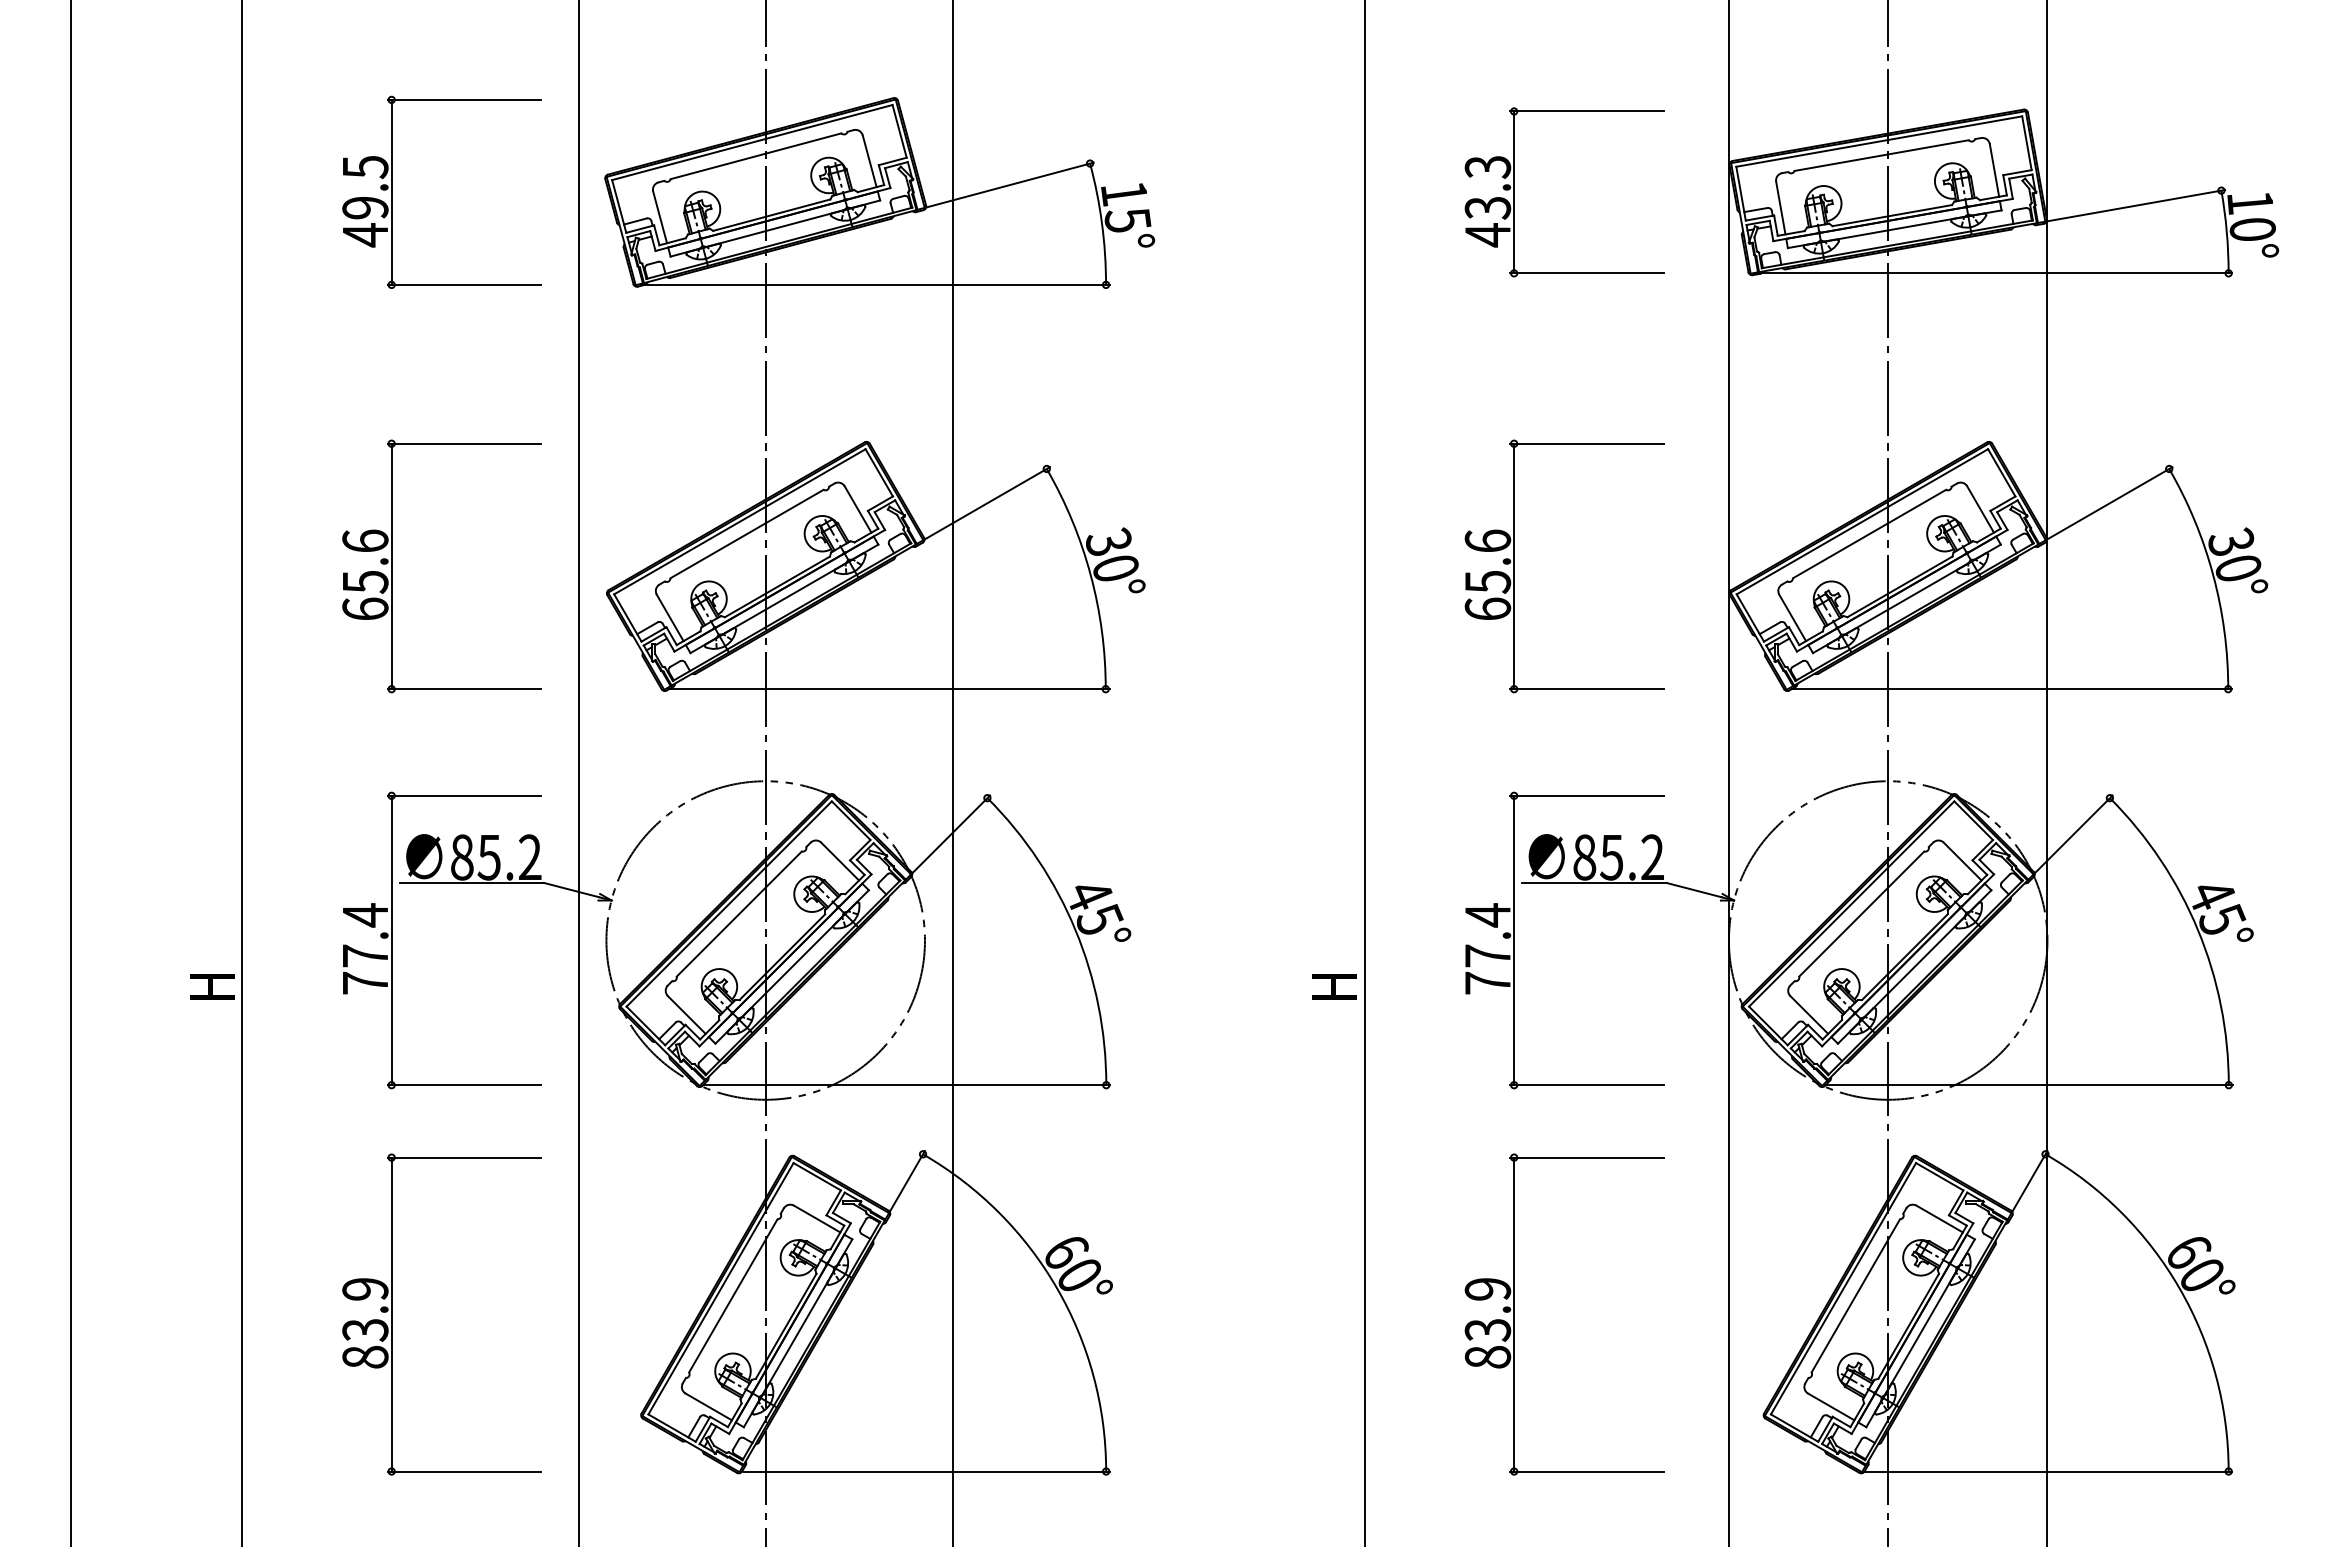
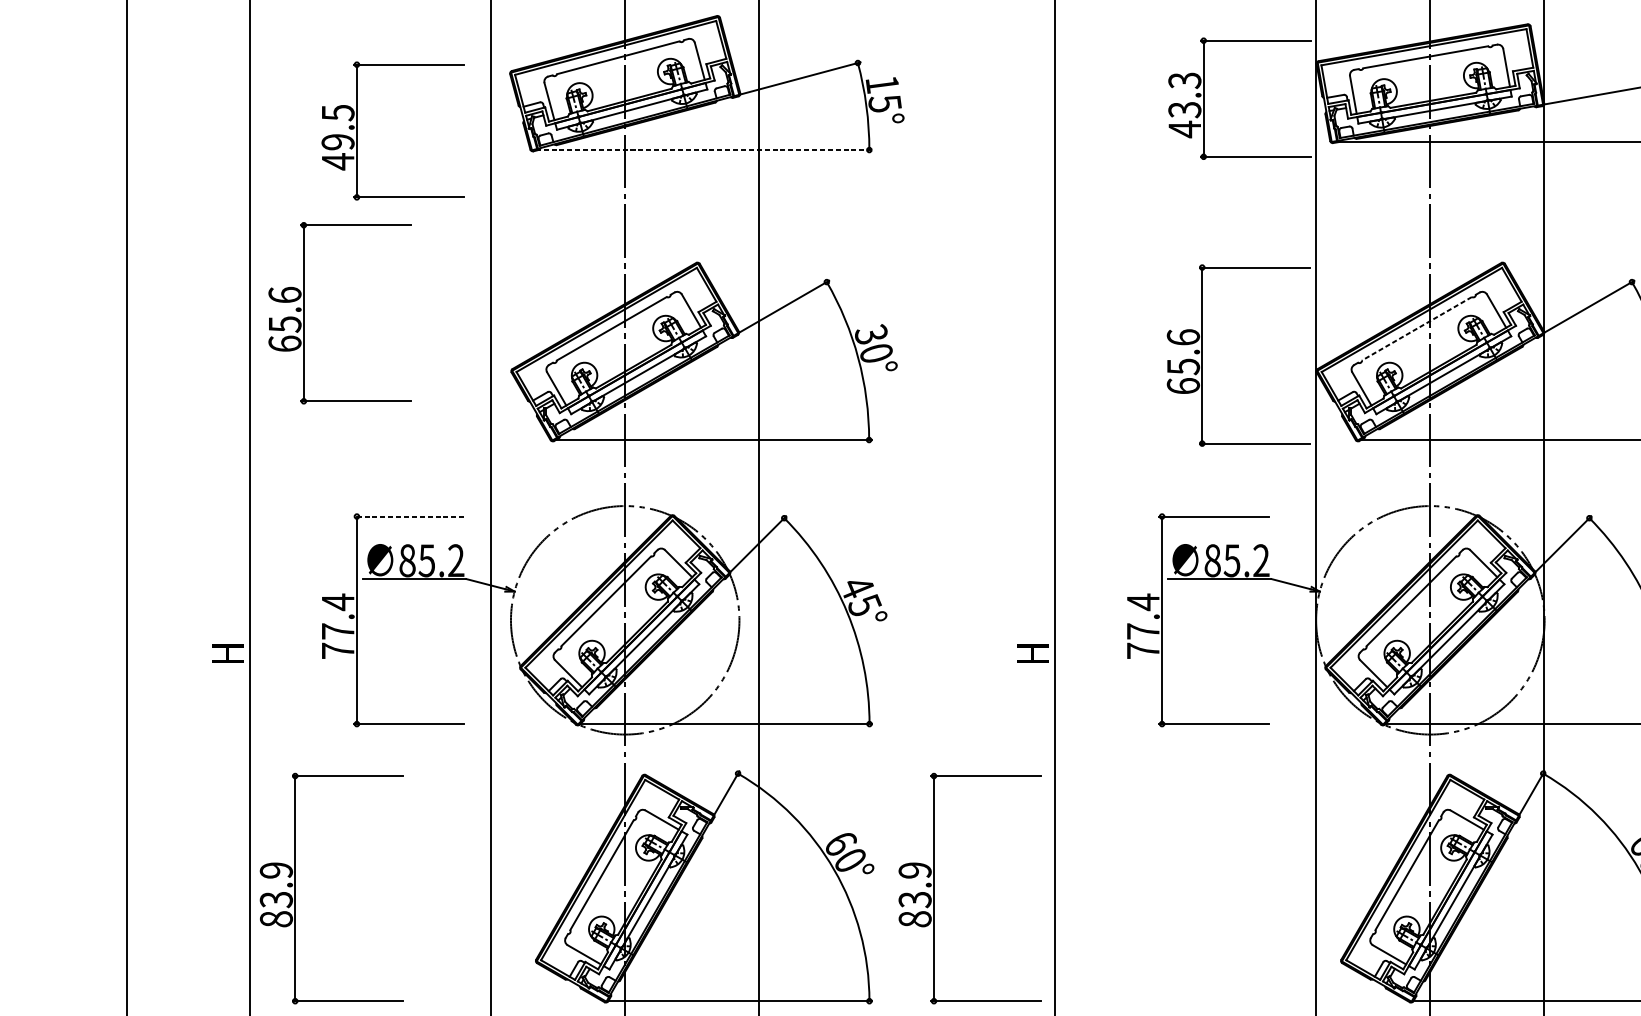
part: (392, 191) -> (357, 130), moved
part: (1514, 192) -> (1203, 98), moved
line: (875, 284) -> (703, 149), solid -> dashed
line: (1869, 534) -> (1416, 329), solid -> dashed
part: (392, 566) -> (304, 313), moved
part: (1514, 566) -> (1202, 355), moved
line: (464, 795) -> (409, 516), solid -> dashed
part: (392, 1314) -> (295, 888), moved
part: (1514, 1314) -> (934, 888), moved

